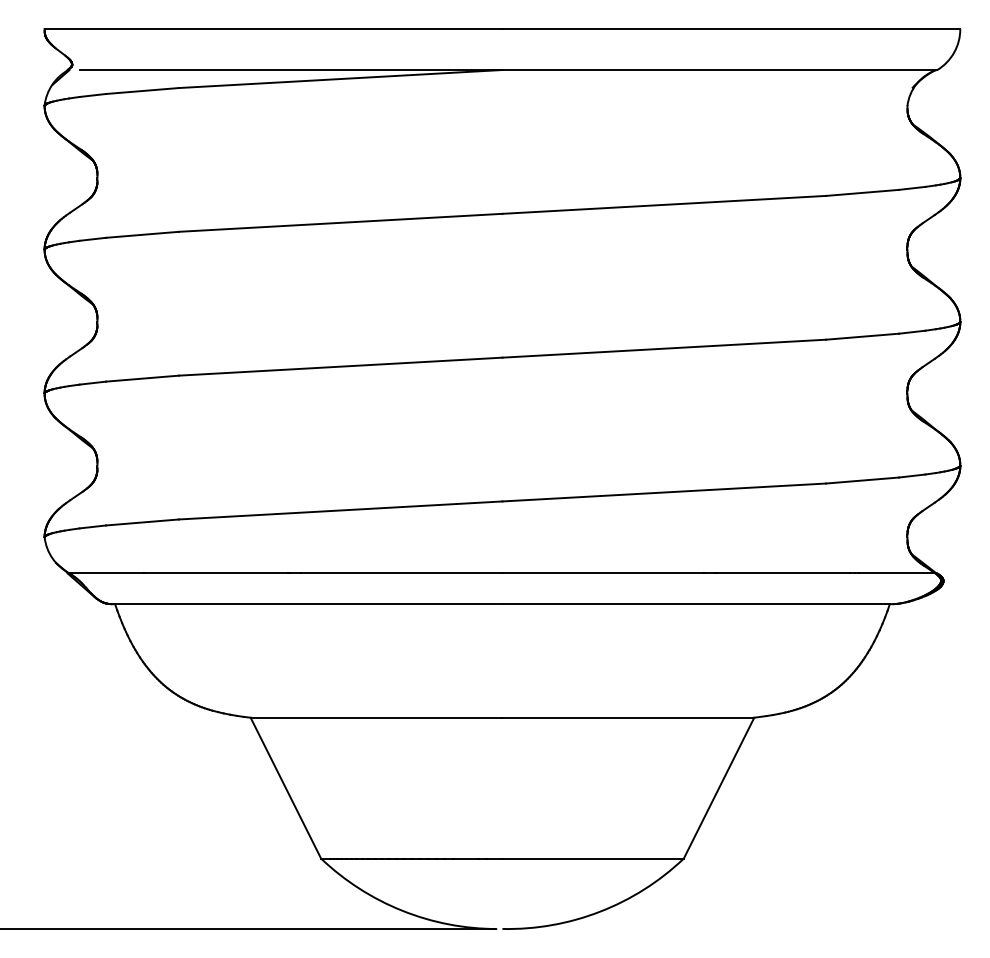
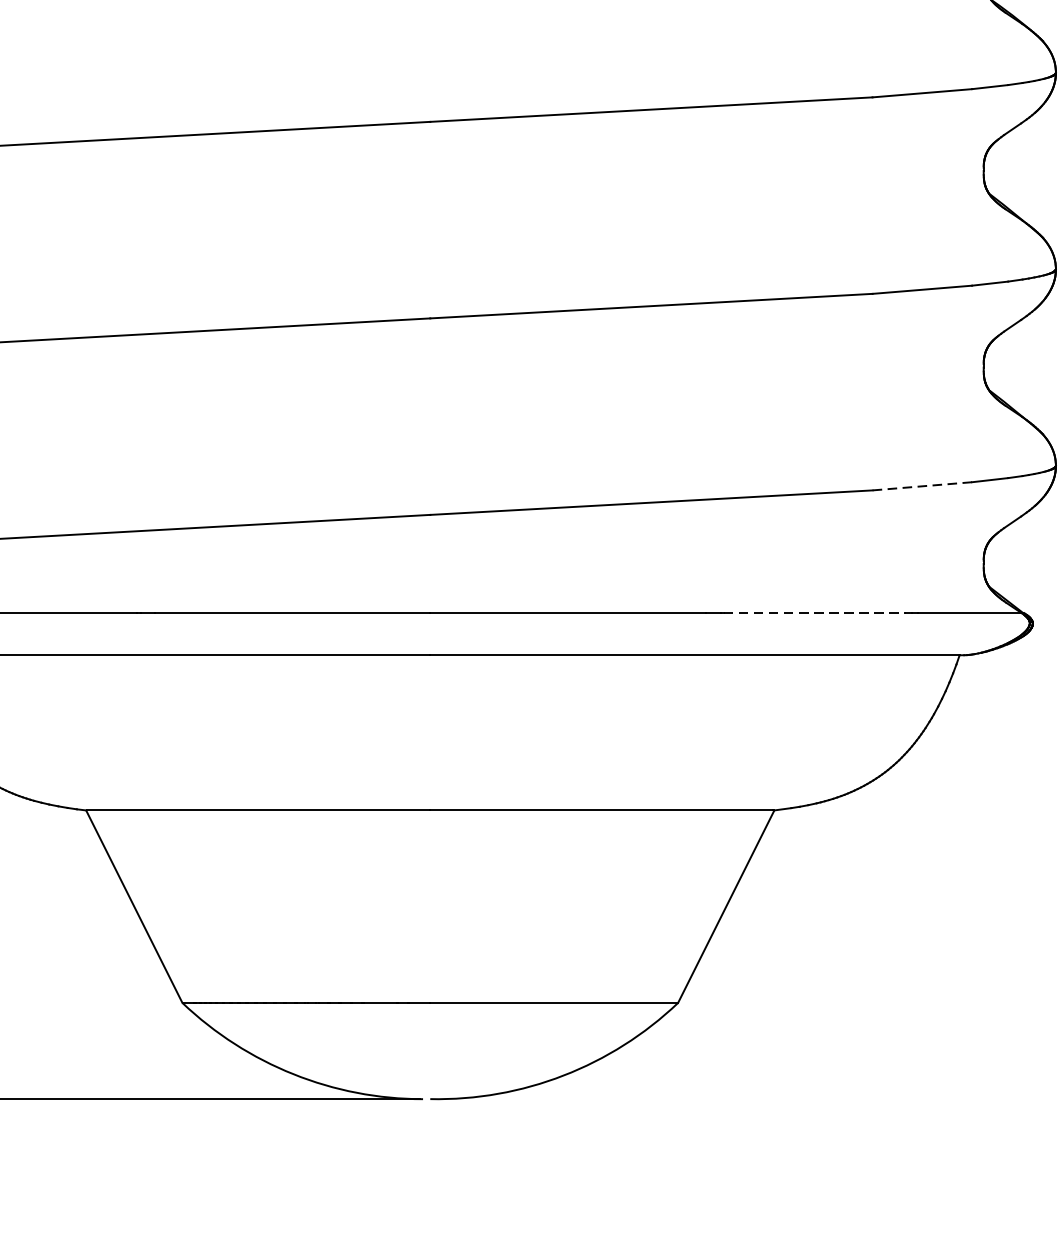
line: (862, 480) -> (922, 486), solid -> dashed
line: (783, 573) -> (814, 613), solid -> dashed

